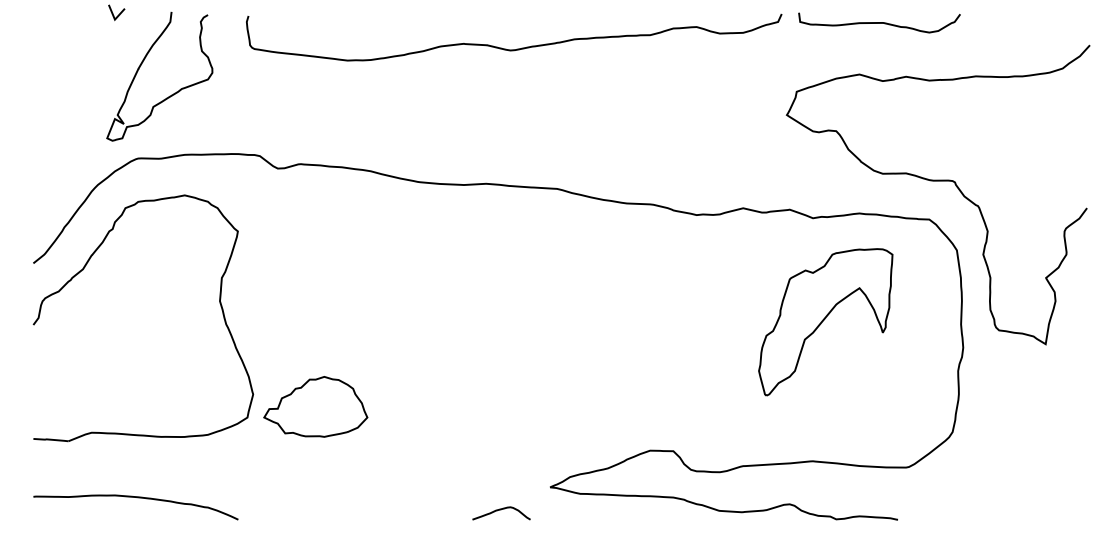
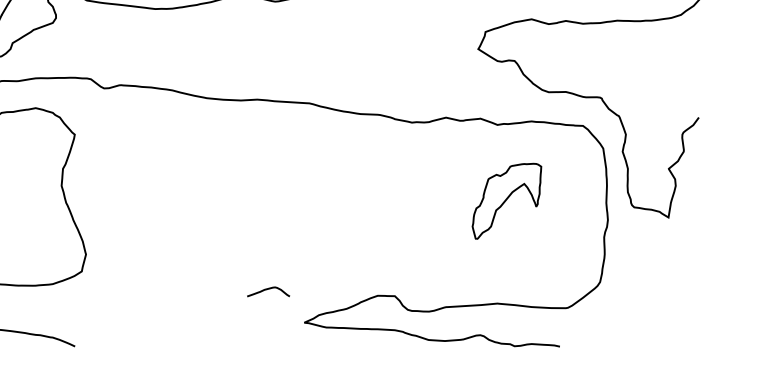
part: (825, 322) -> (506, 201), size x0.7
part: (315, 406) -> (131, 263), removed
curve: (501, 510) -> (268, 289), moved

